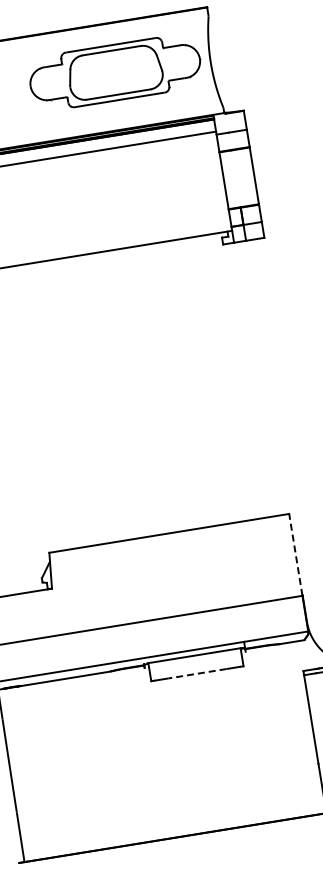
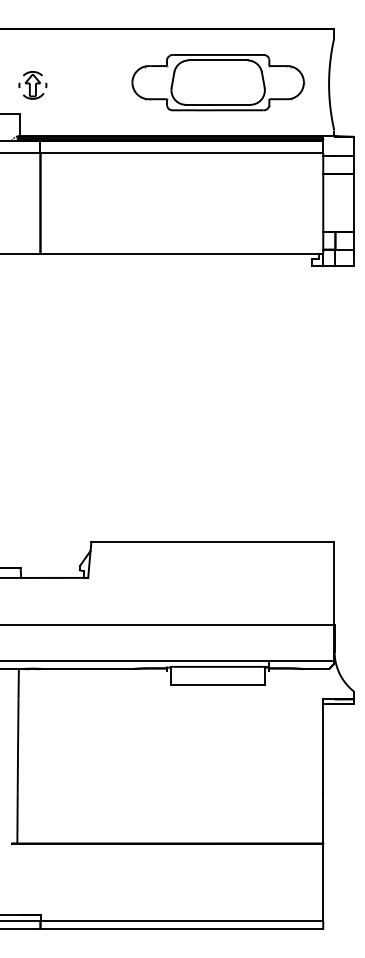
part: (115, 72) -> (218, 82), moved
line: (296, 554) -> (334, 583), dashed -> solid
line: (196, 674) -> (217, 685), dashed -> solid

